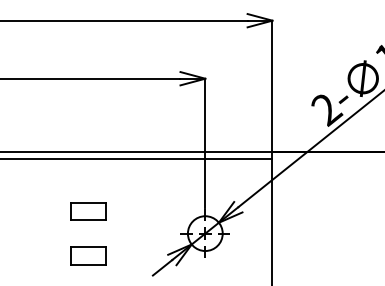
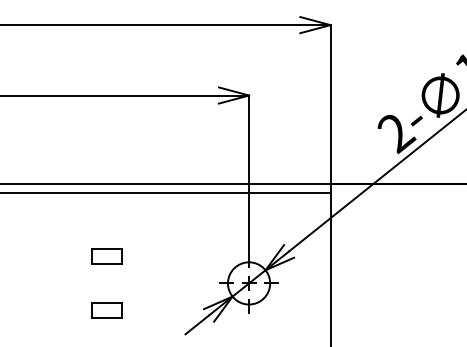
part: (88, 210) -> (107, 255), size x0.71
part: (88, 255) -> (107, 309), size x0.71

